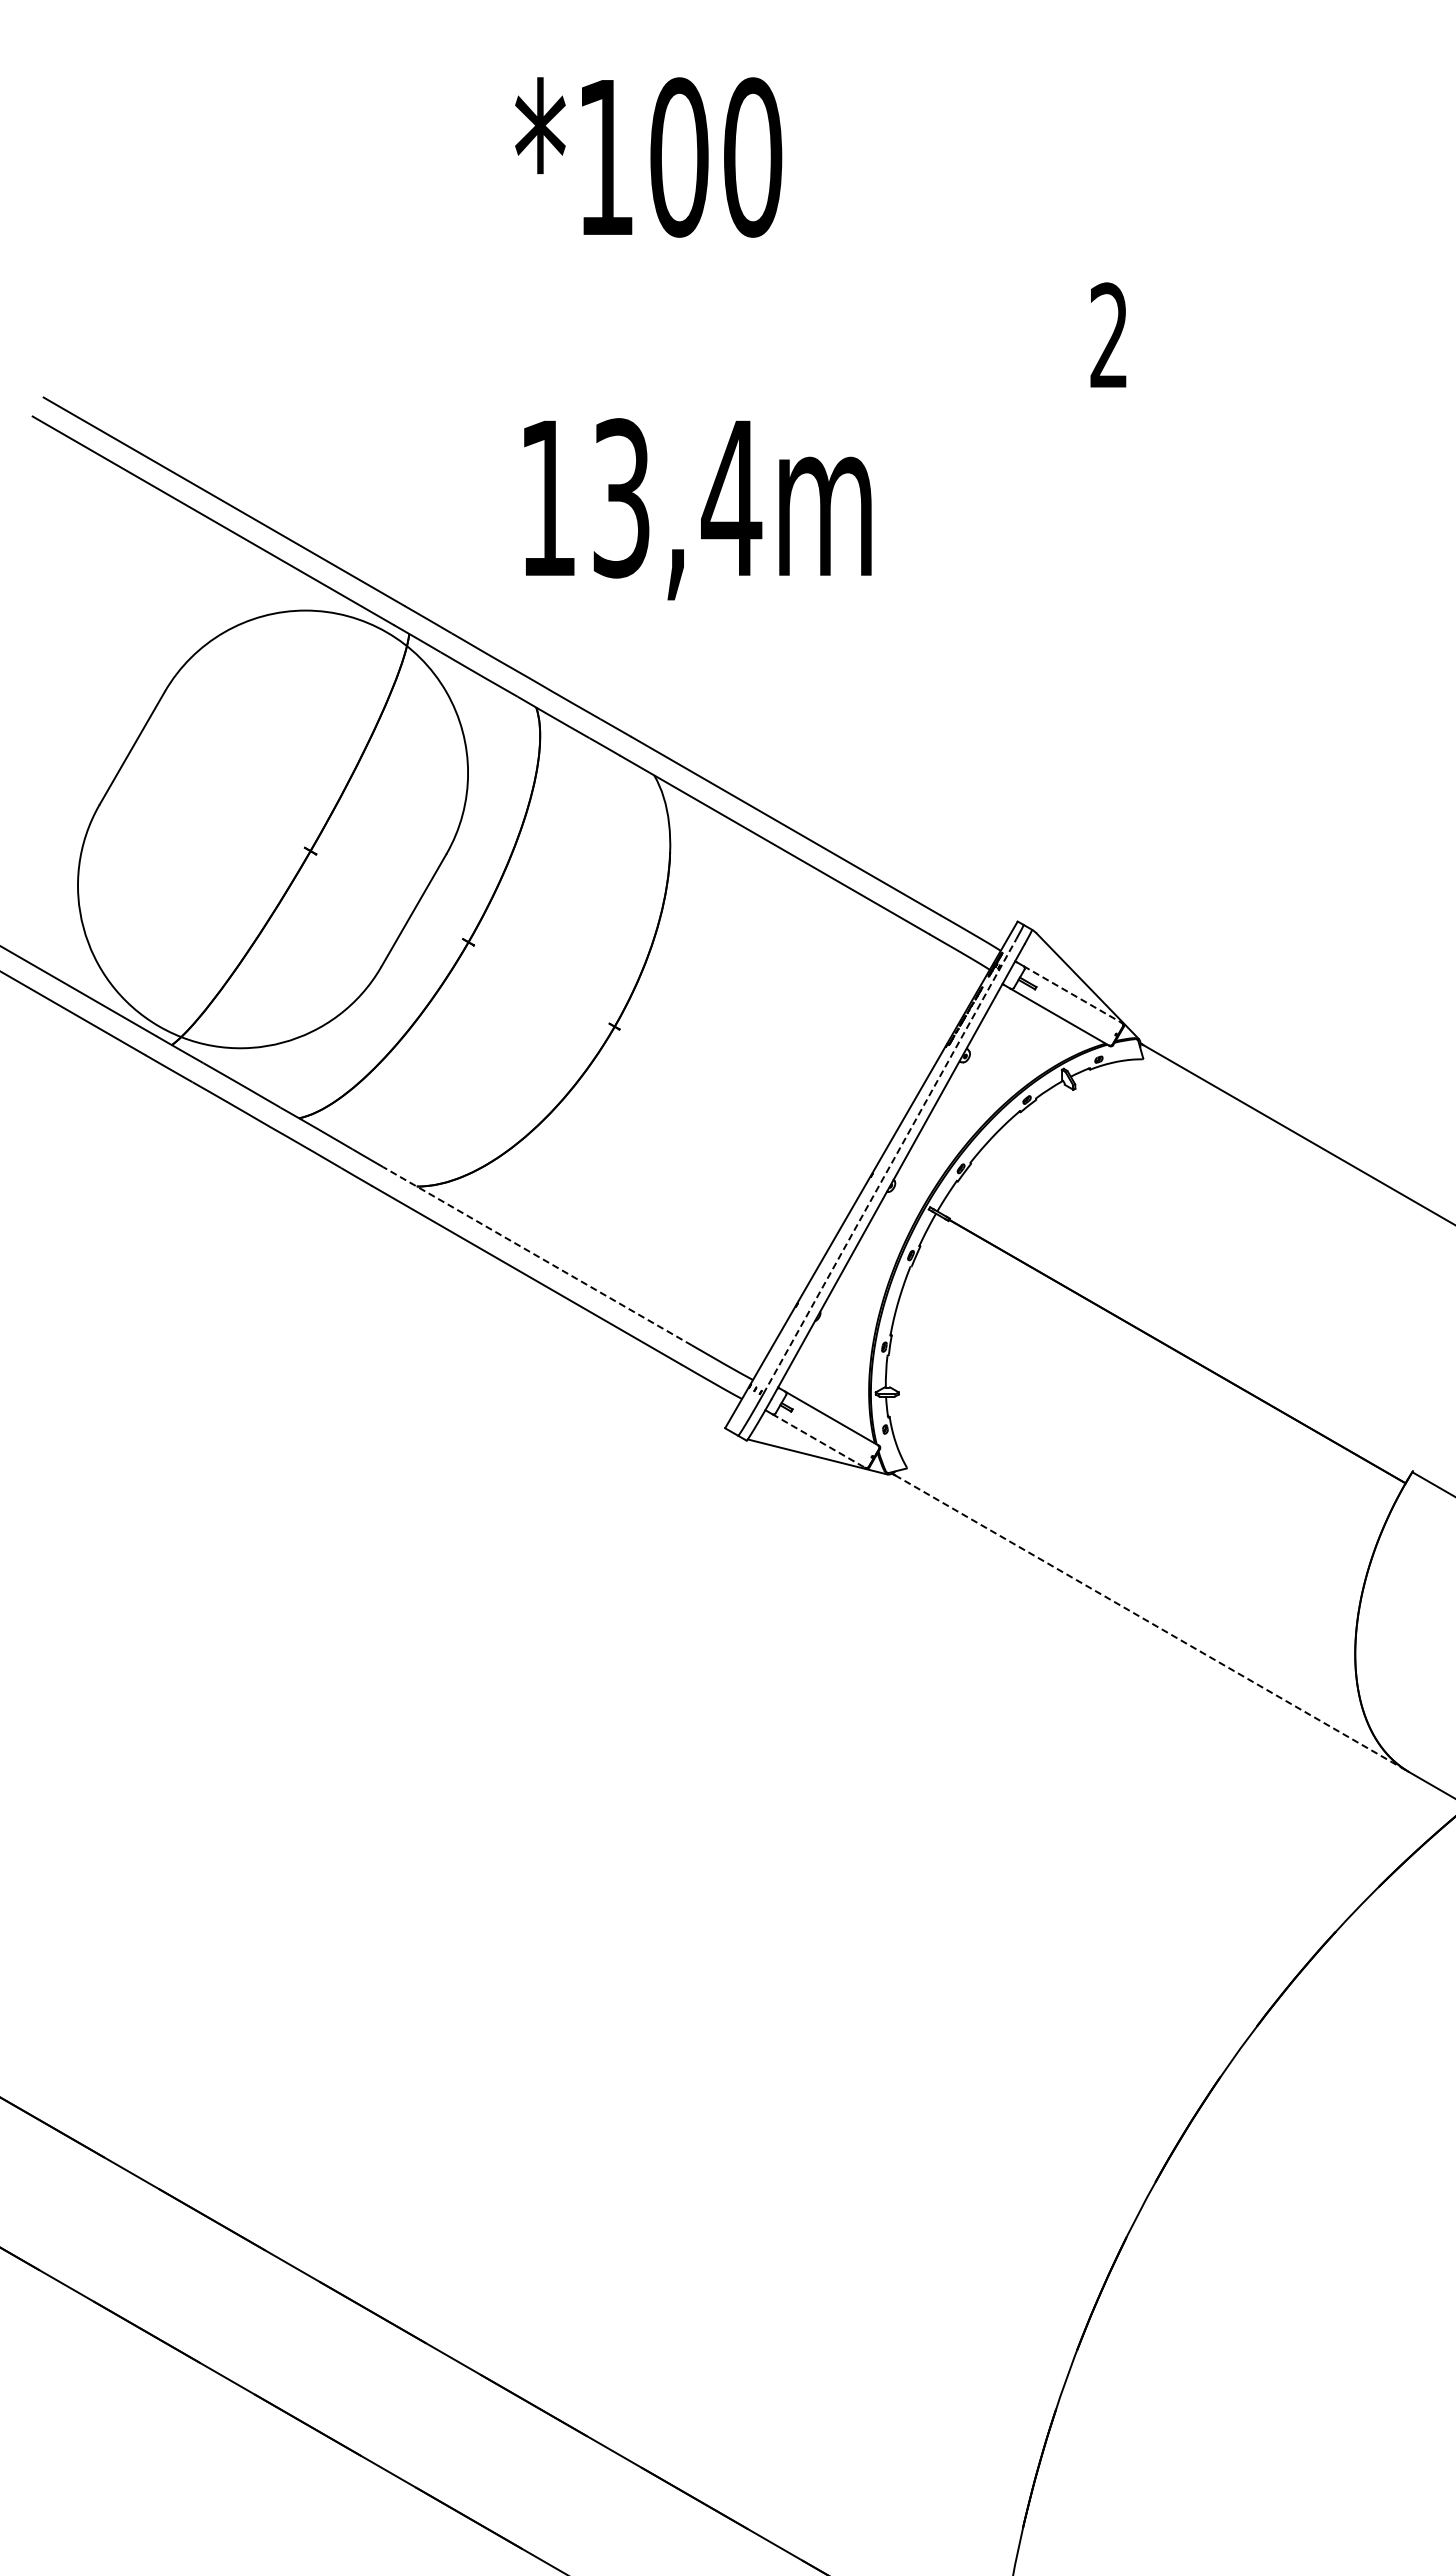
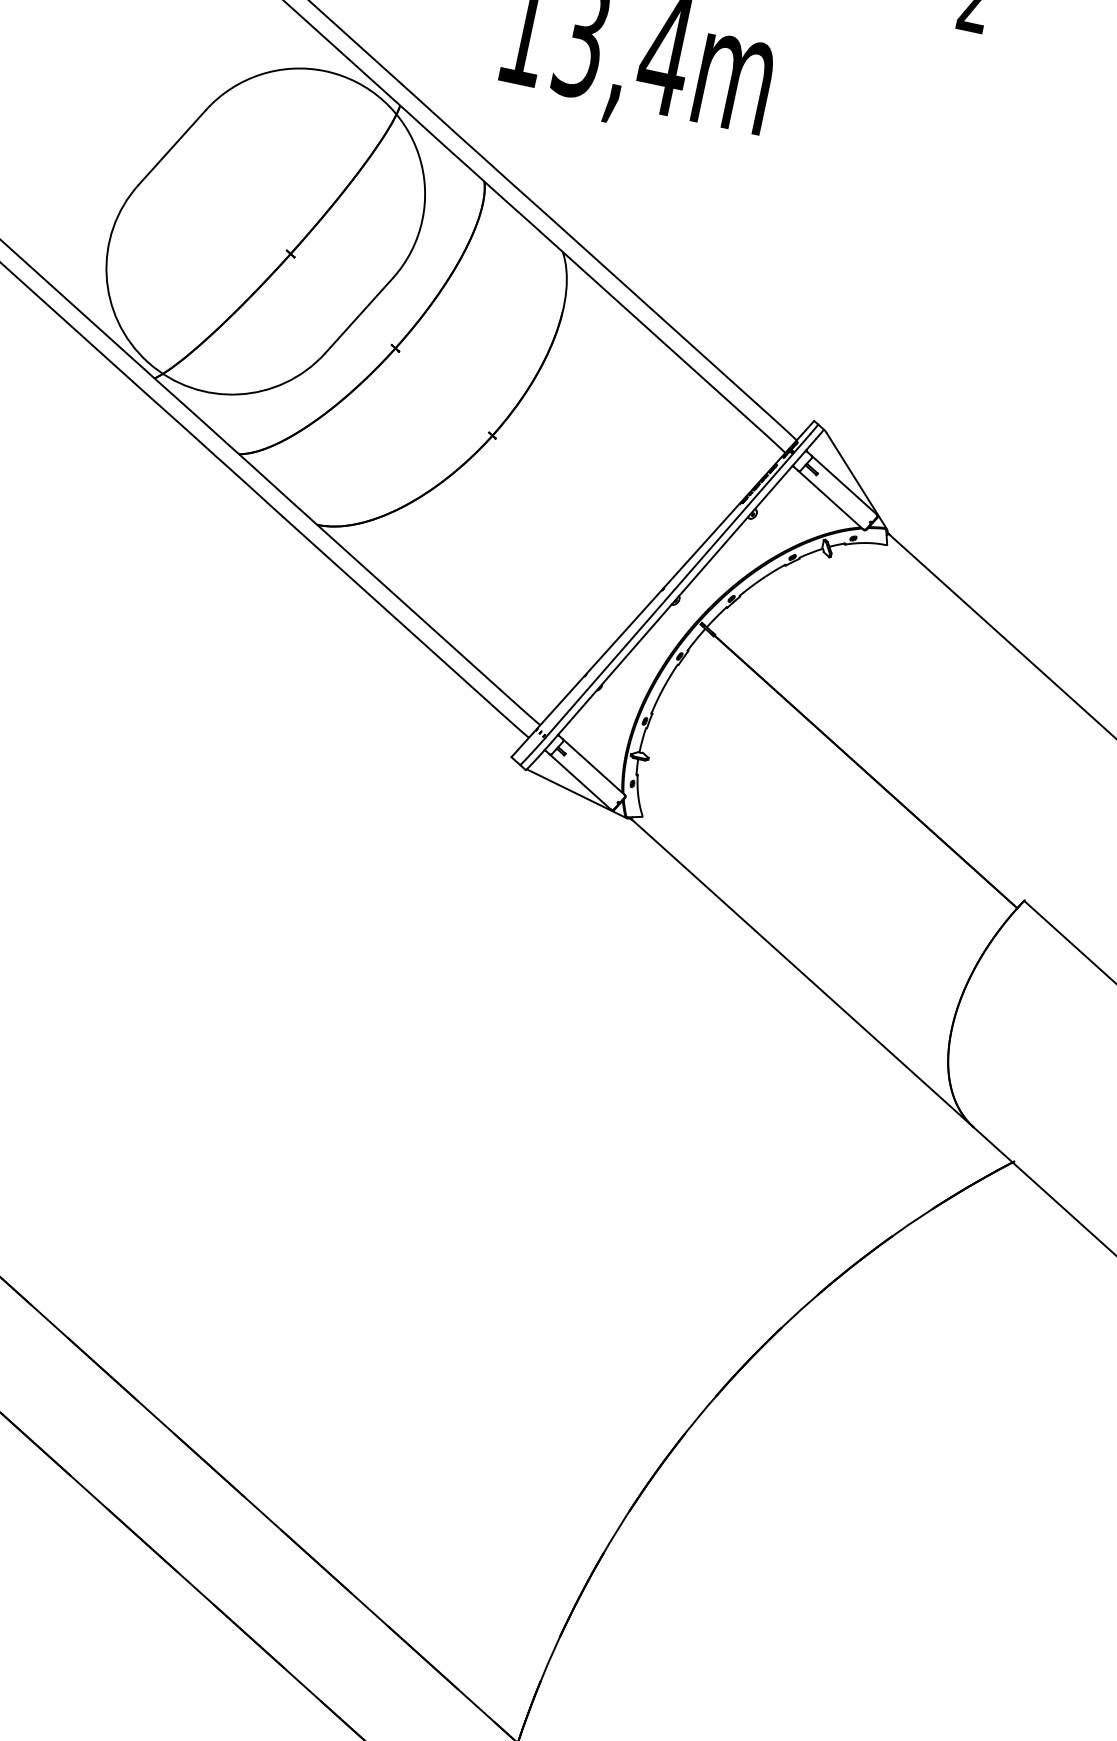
line: (1072, 994) -> (843, 484), dashed -> solid
line: (890, 1166) -> (678, 585), dashed -> solid
line: (537, 1256) -> (397, 597), dashed -> solid
line: (818, 1440) -> (580, 781), dashed -> solid
line: (1152, 1623) -> (803, 973), dashed -> solid

